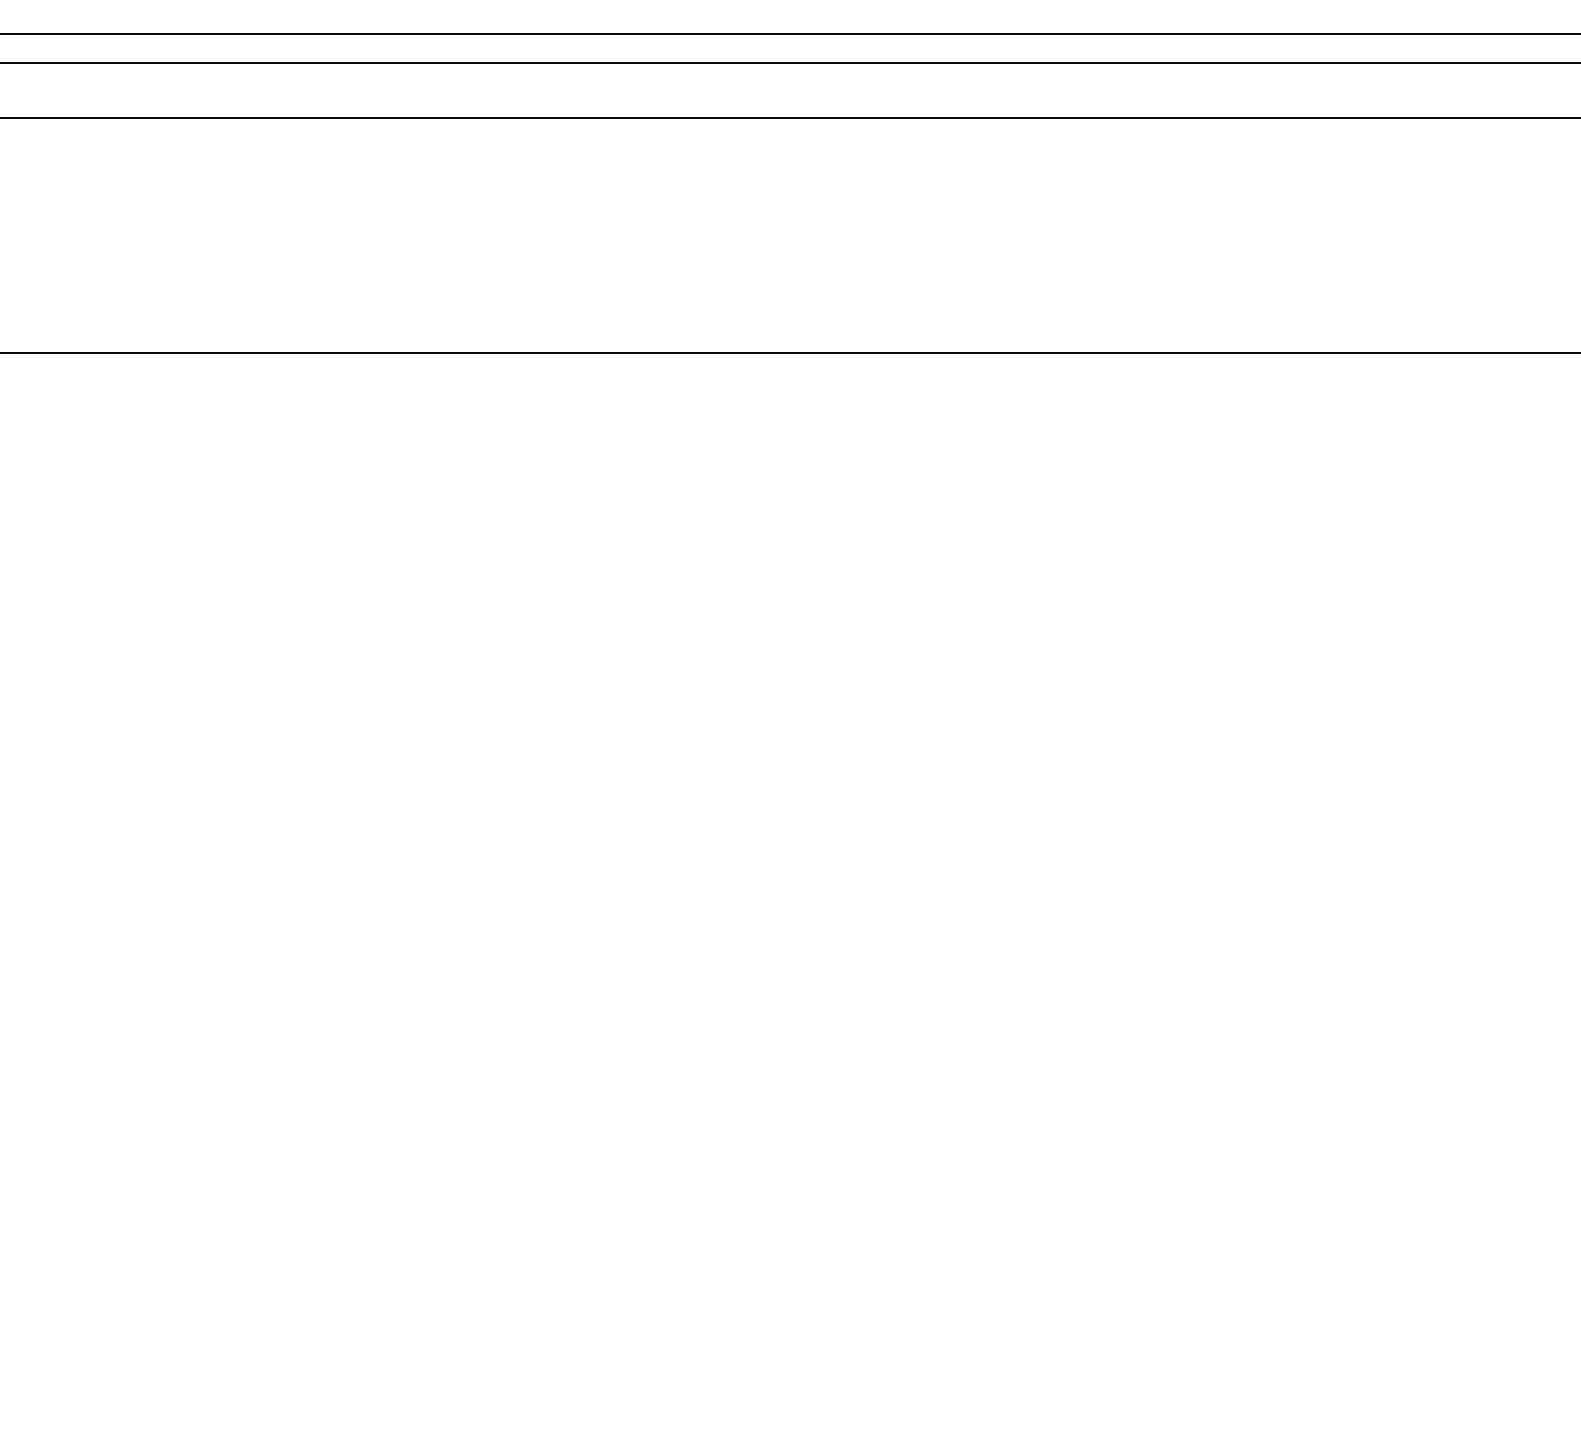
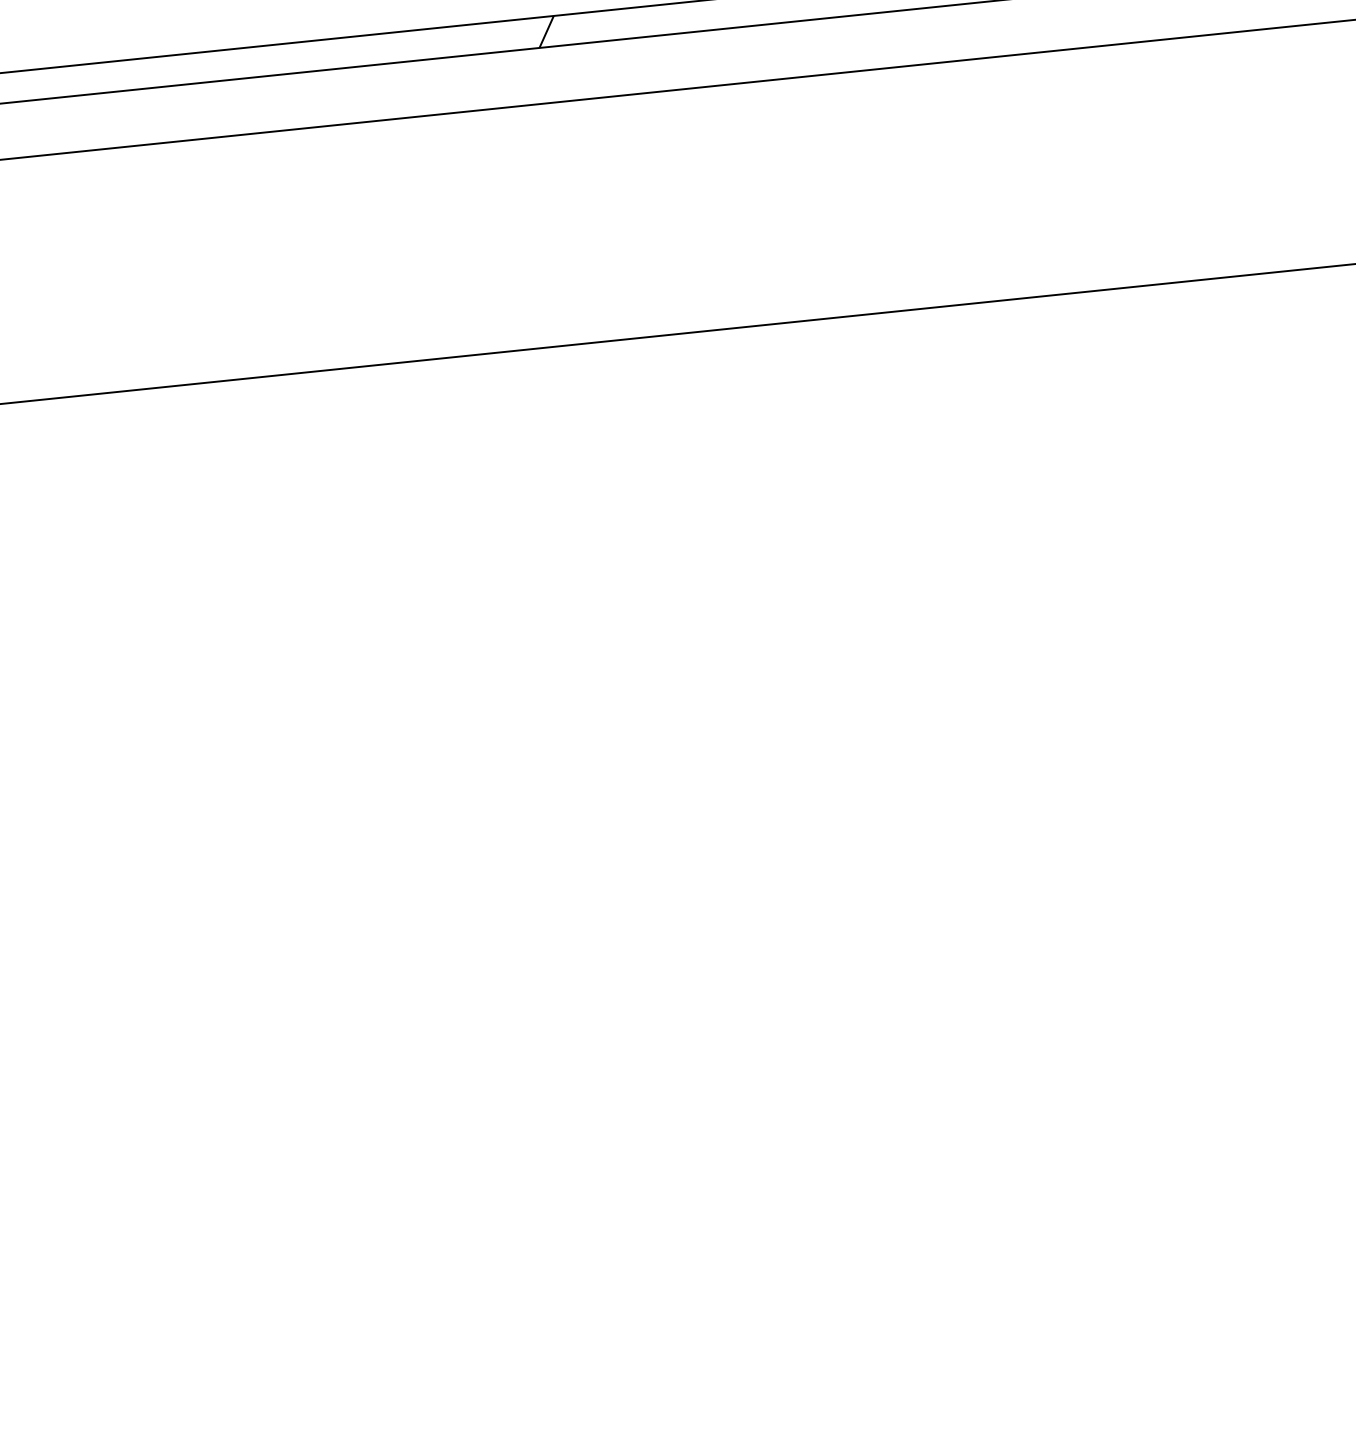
hatch: (870, 48) -> (546, 31), added

